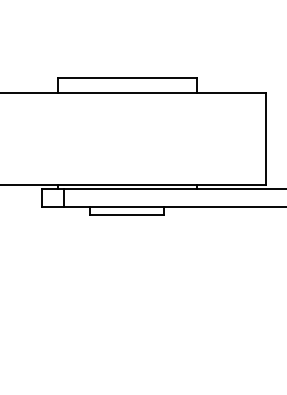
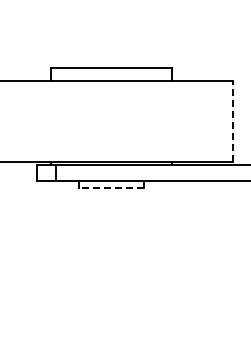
line: (266, 137) -> (232, 120), solid -> dashed
line: (126, 214) -> (110, 187), solid -> dashed

